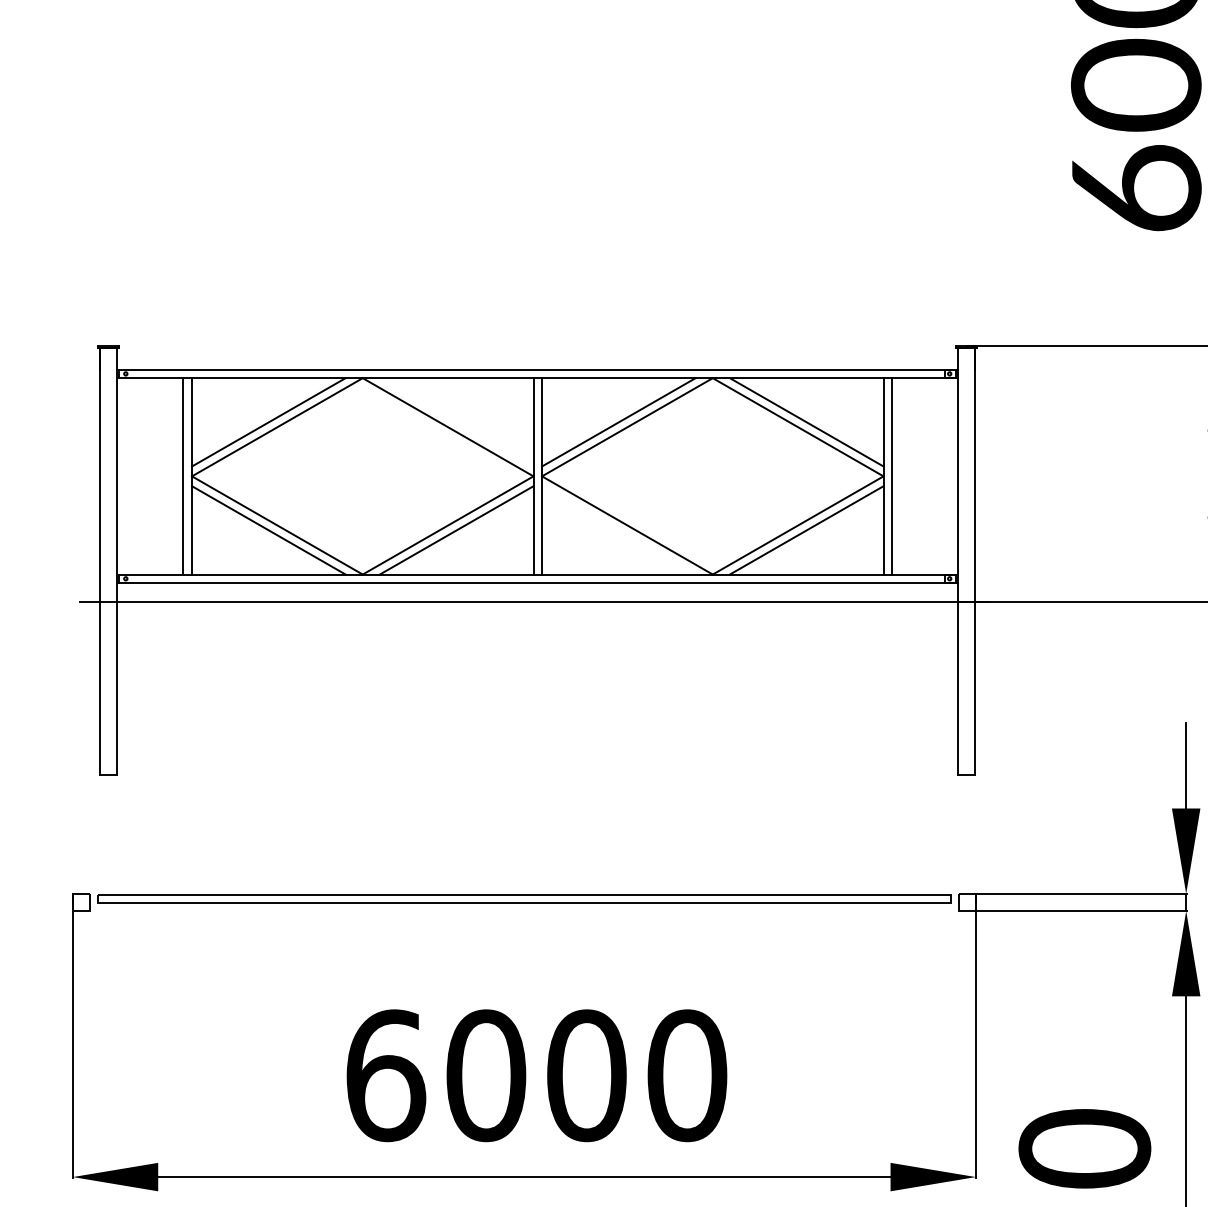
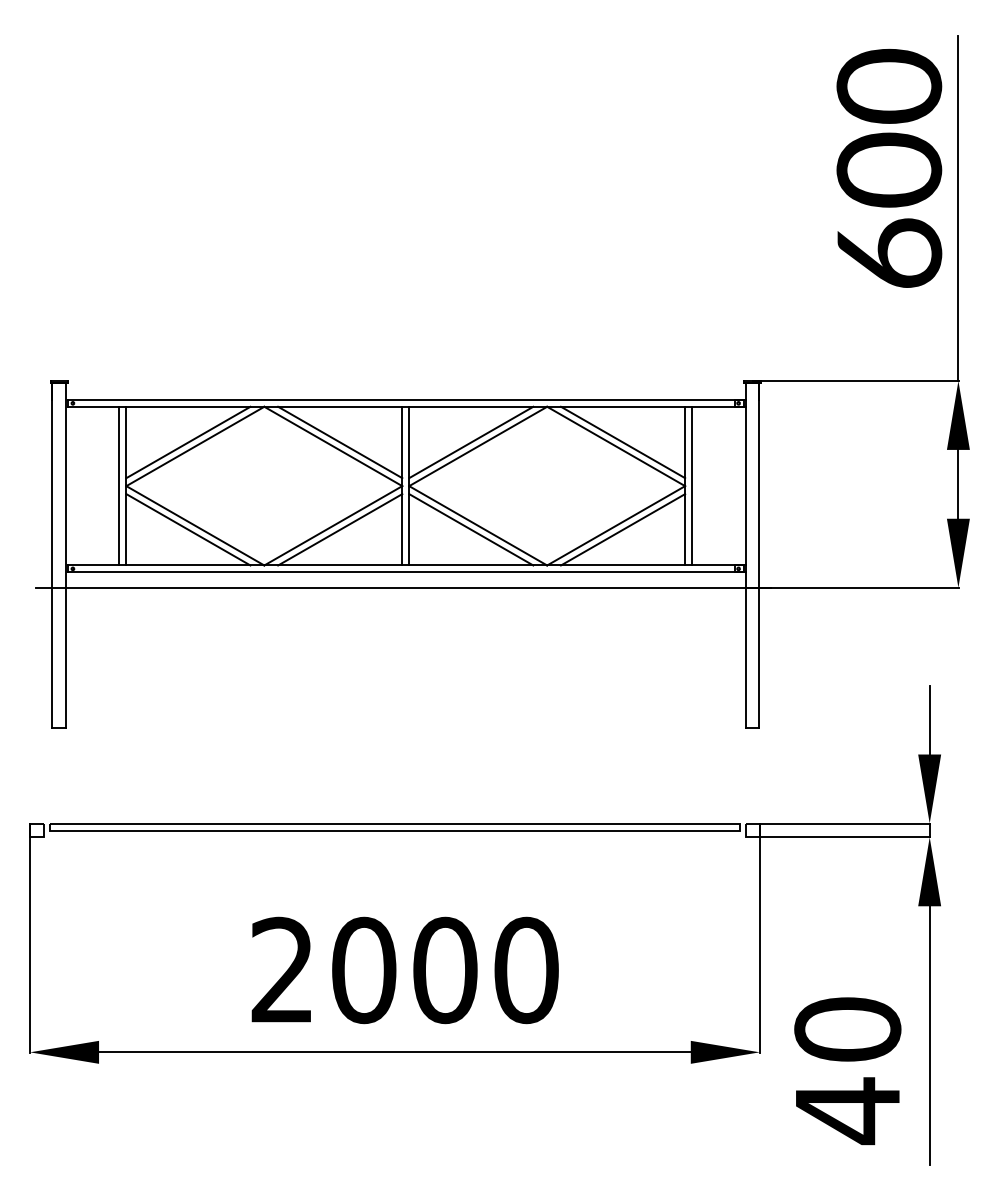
line: (457, 422) -> (340, 442), added
line: (619, 530) -> (471, 529), added
text: (386, 1075) -> (283, 970), 6000 -> 2000

